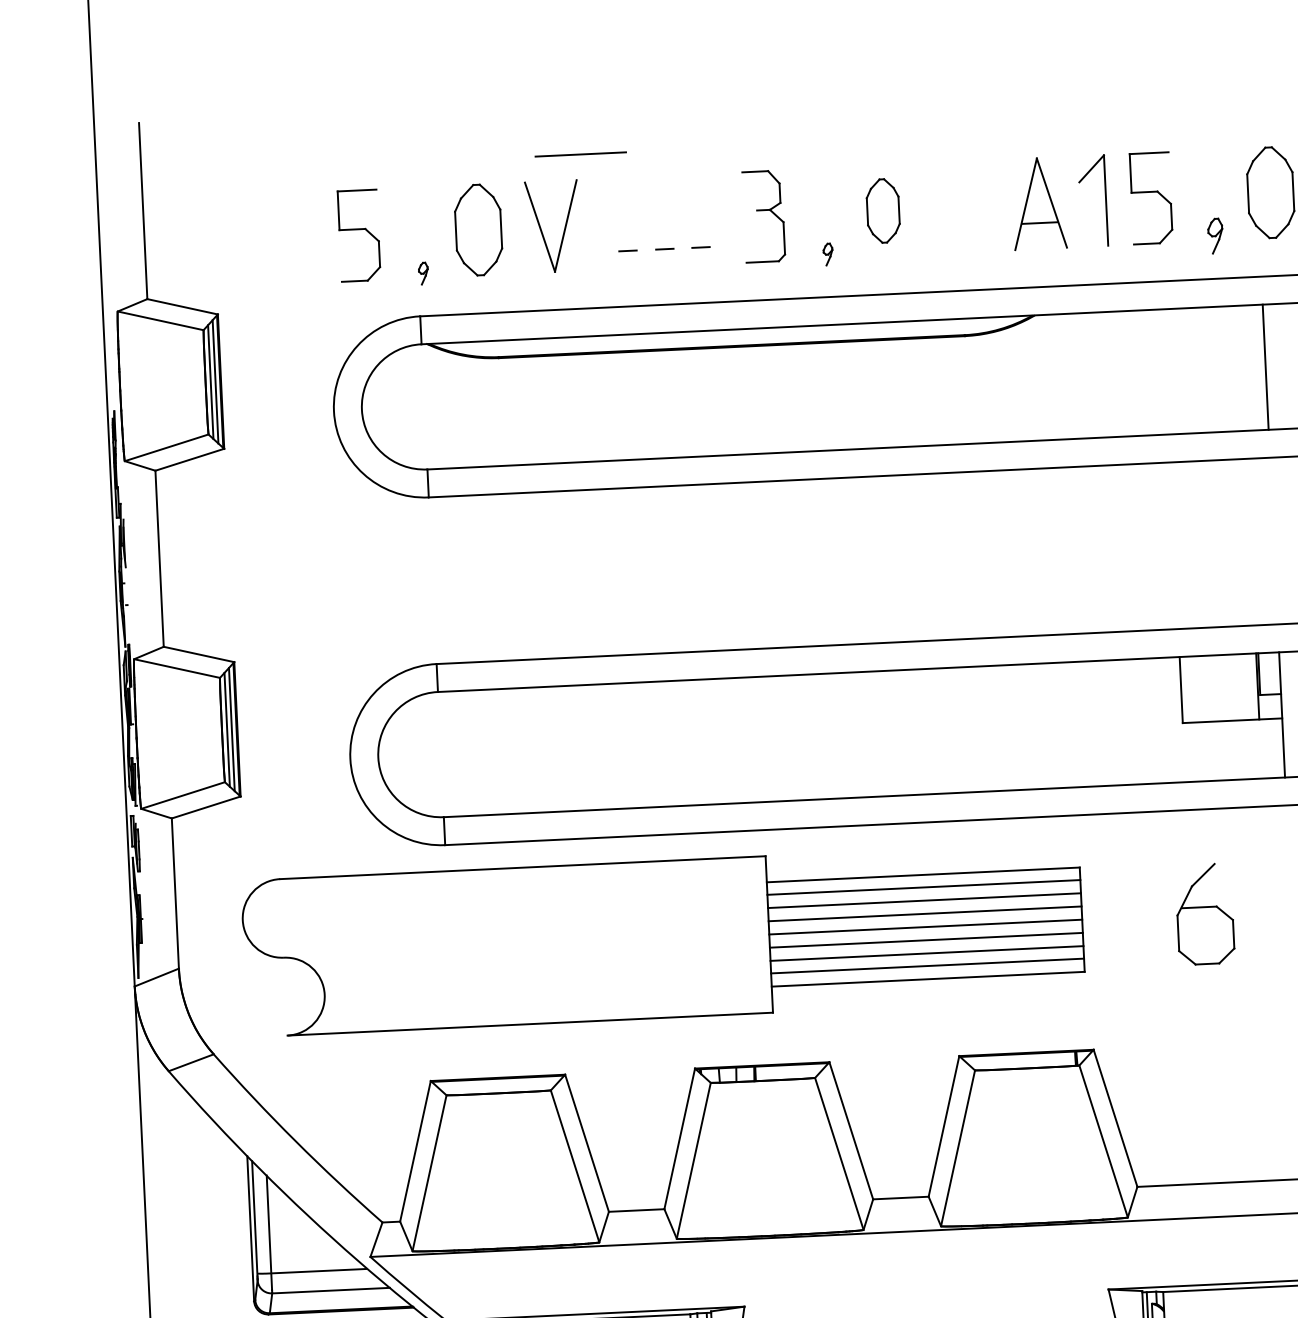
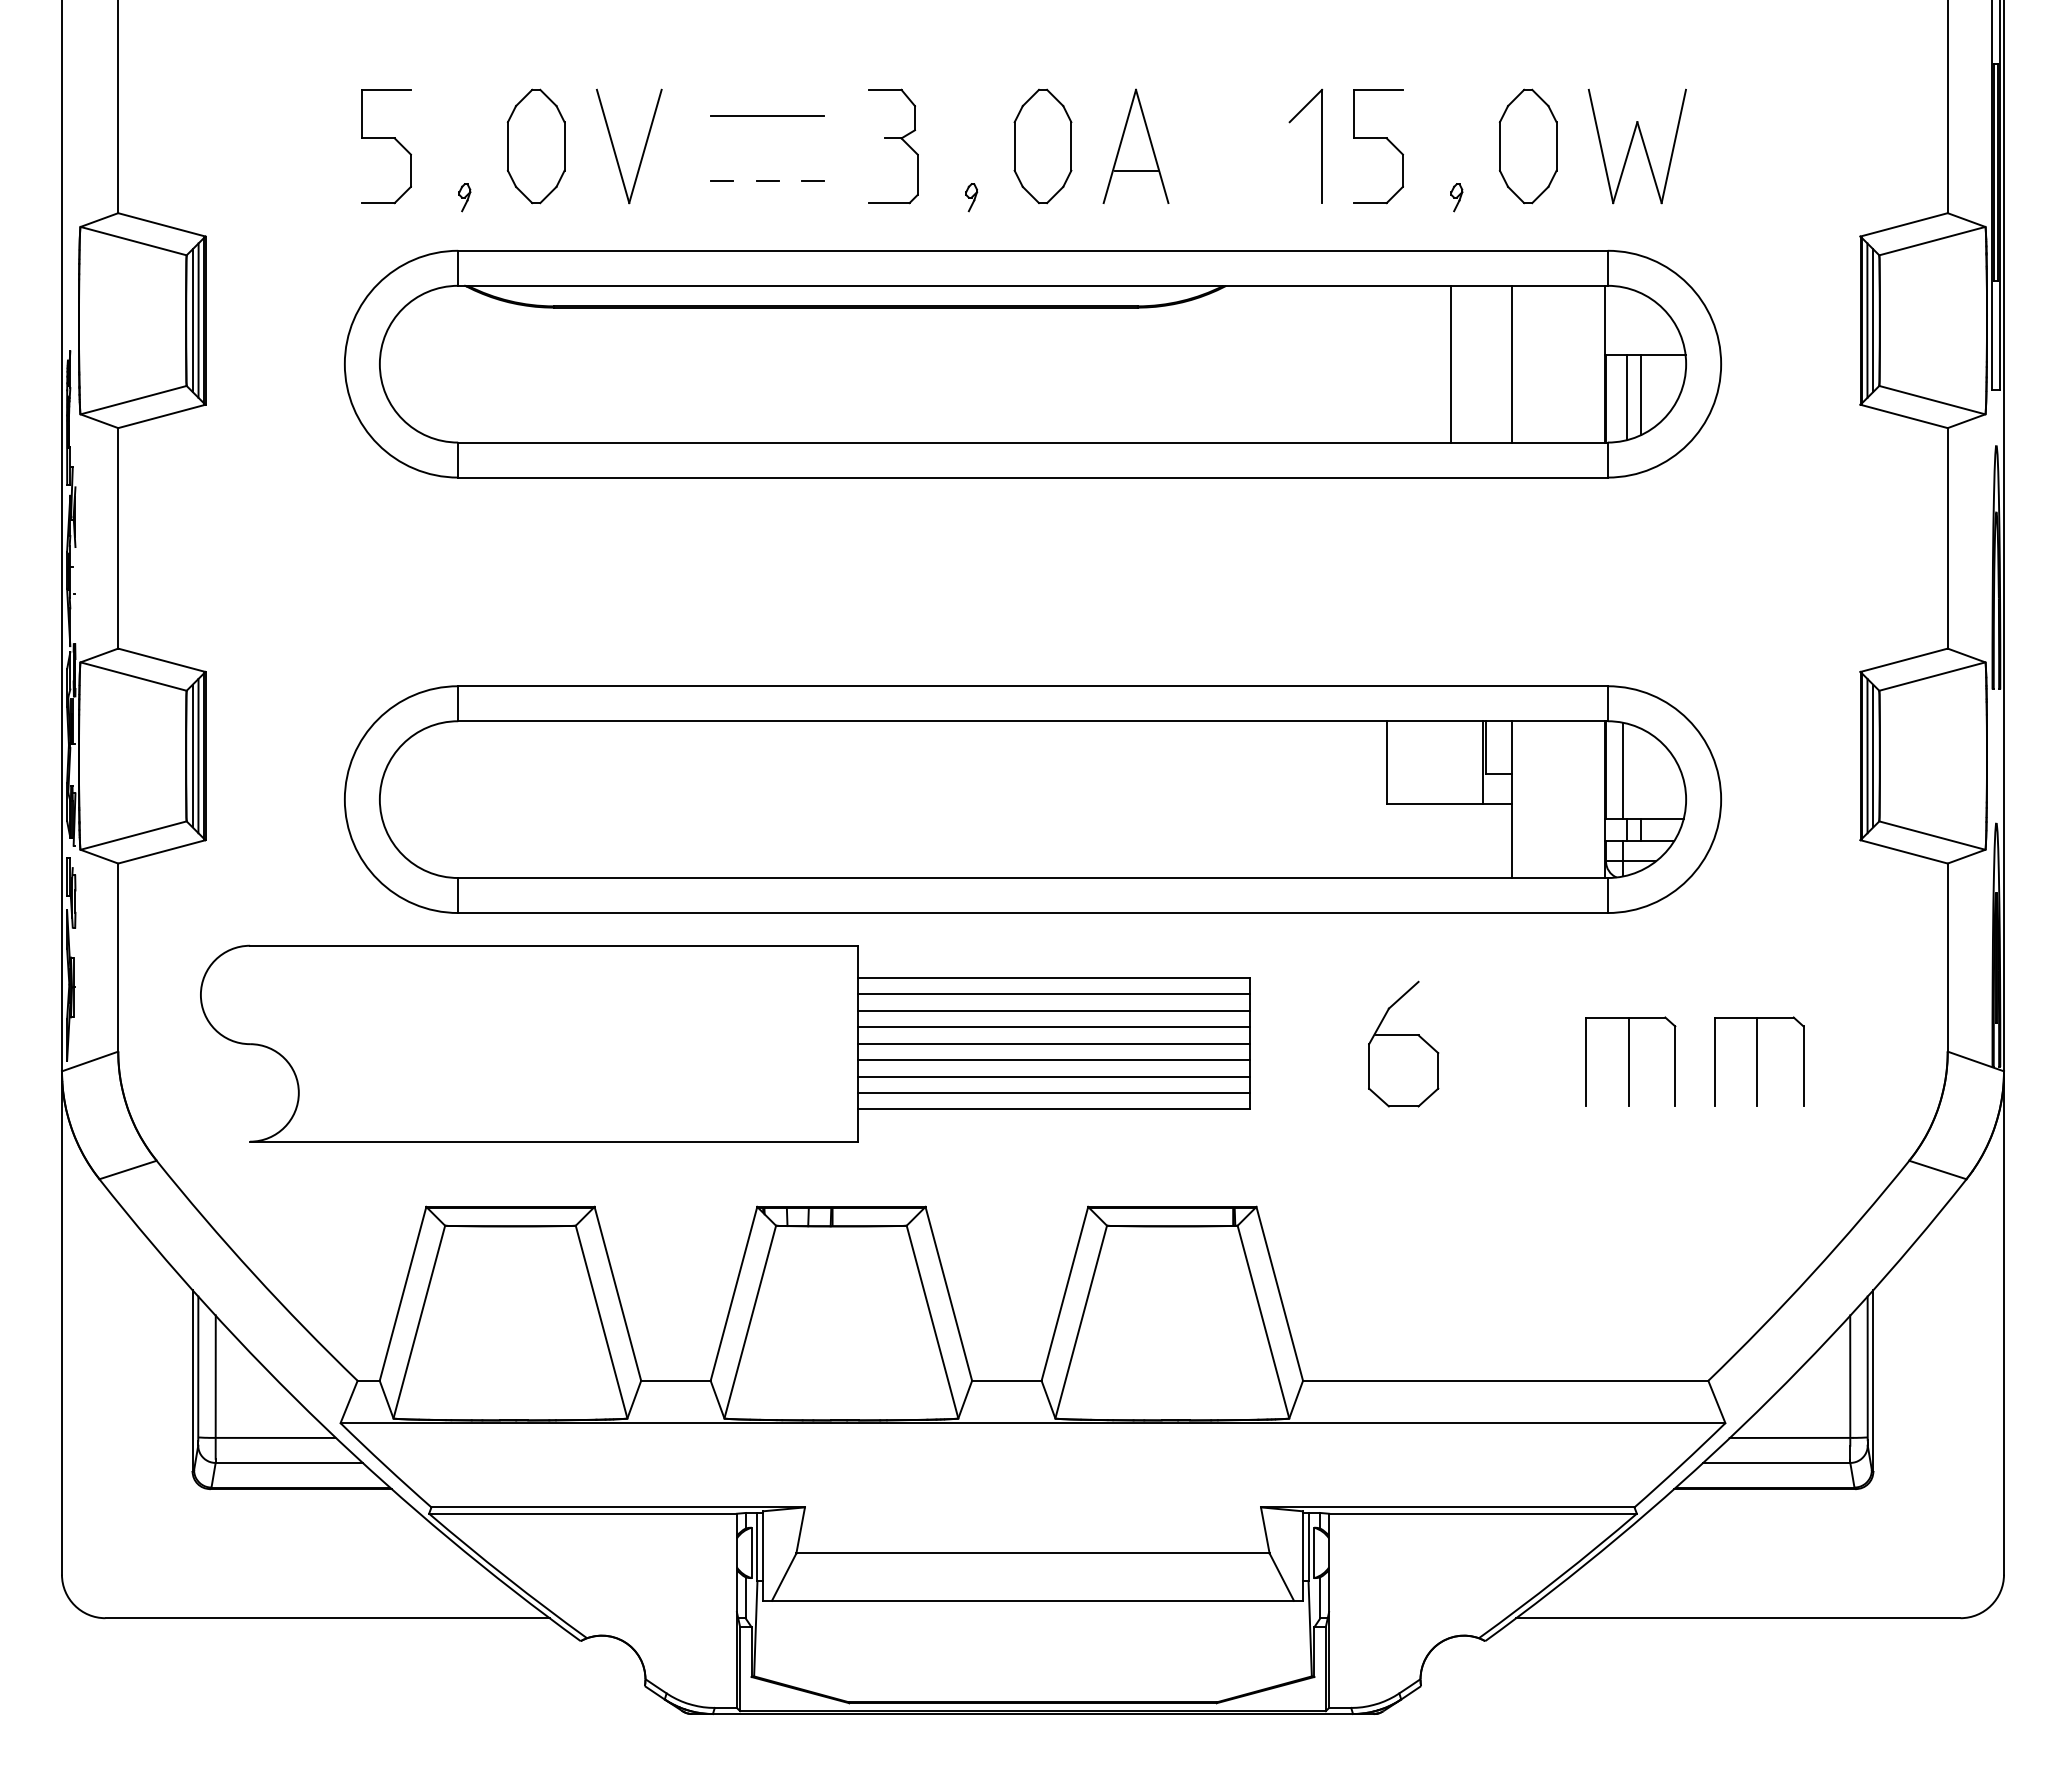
line: (580, 154) -> (767, 115), moved
part: (1038, 202) -> (1135, 145), moved
part: (882, 211) -> (1042, 146), size x1.43
part: (1215, 236) -> (1456, 197), size x0.62
line: (1216, 368) -> (1450, 363), added

